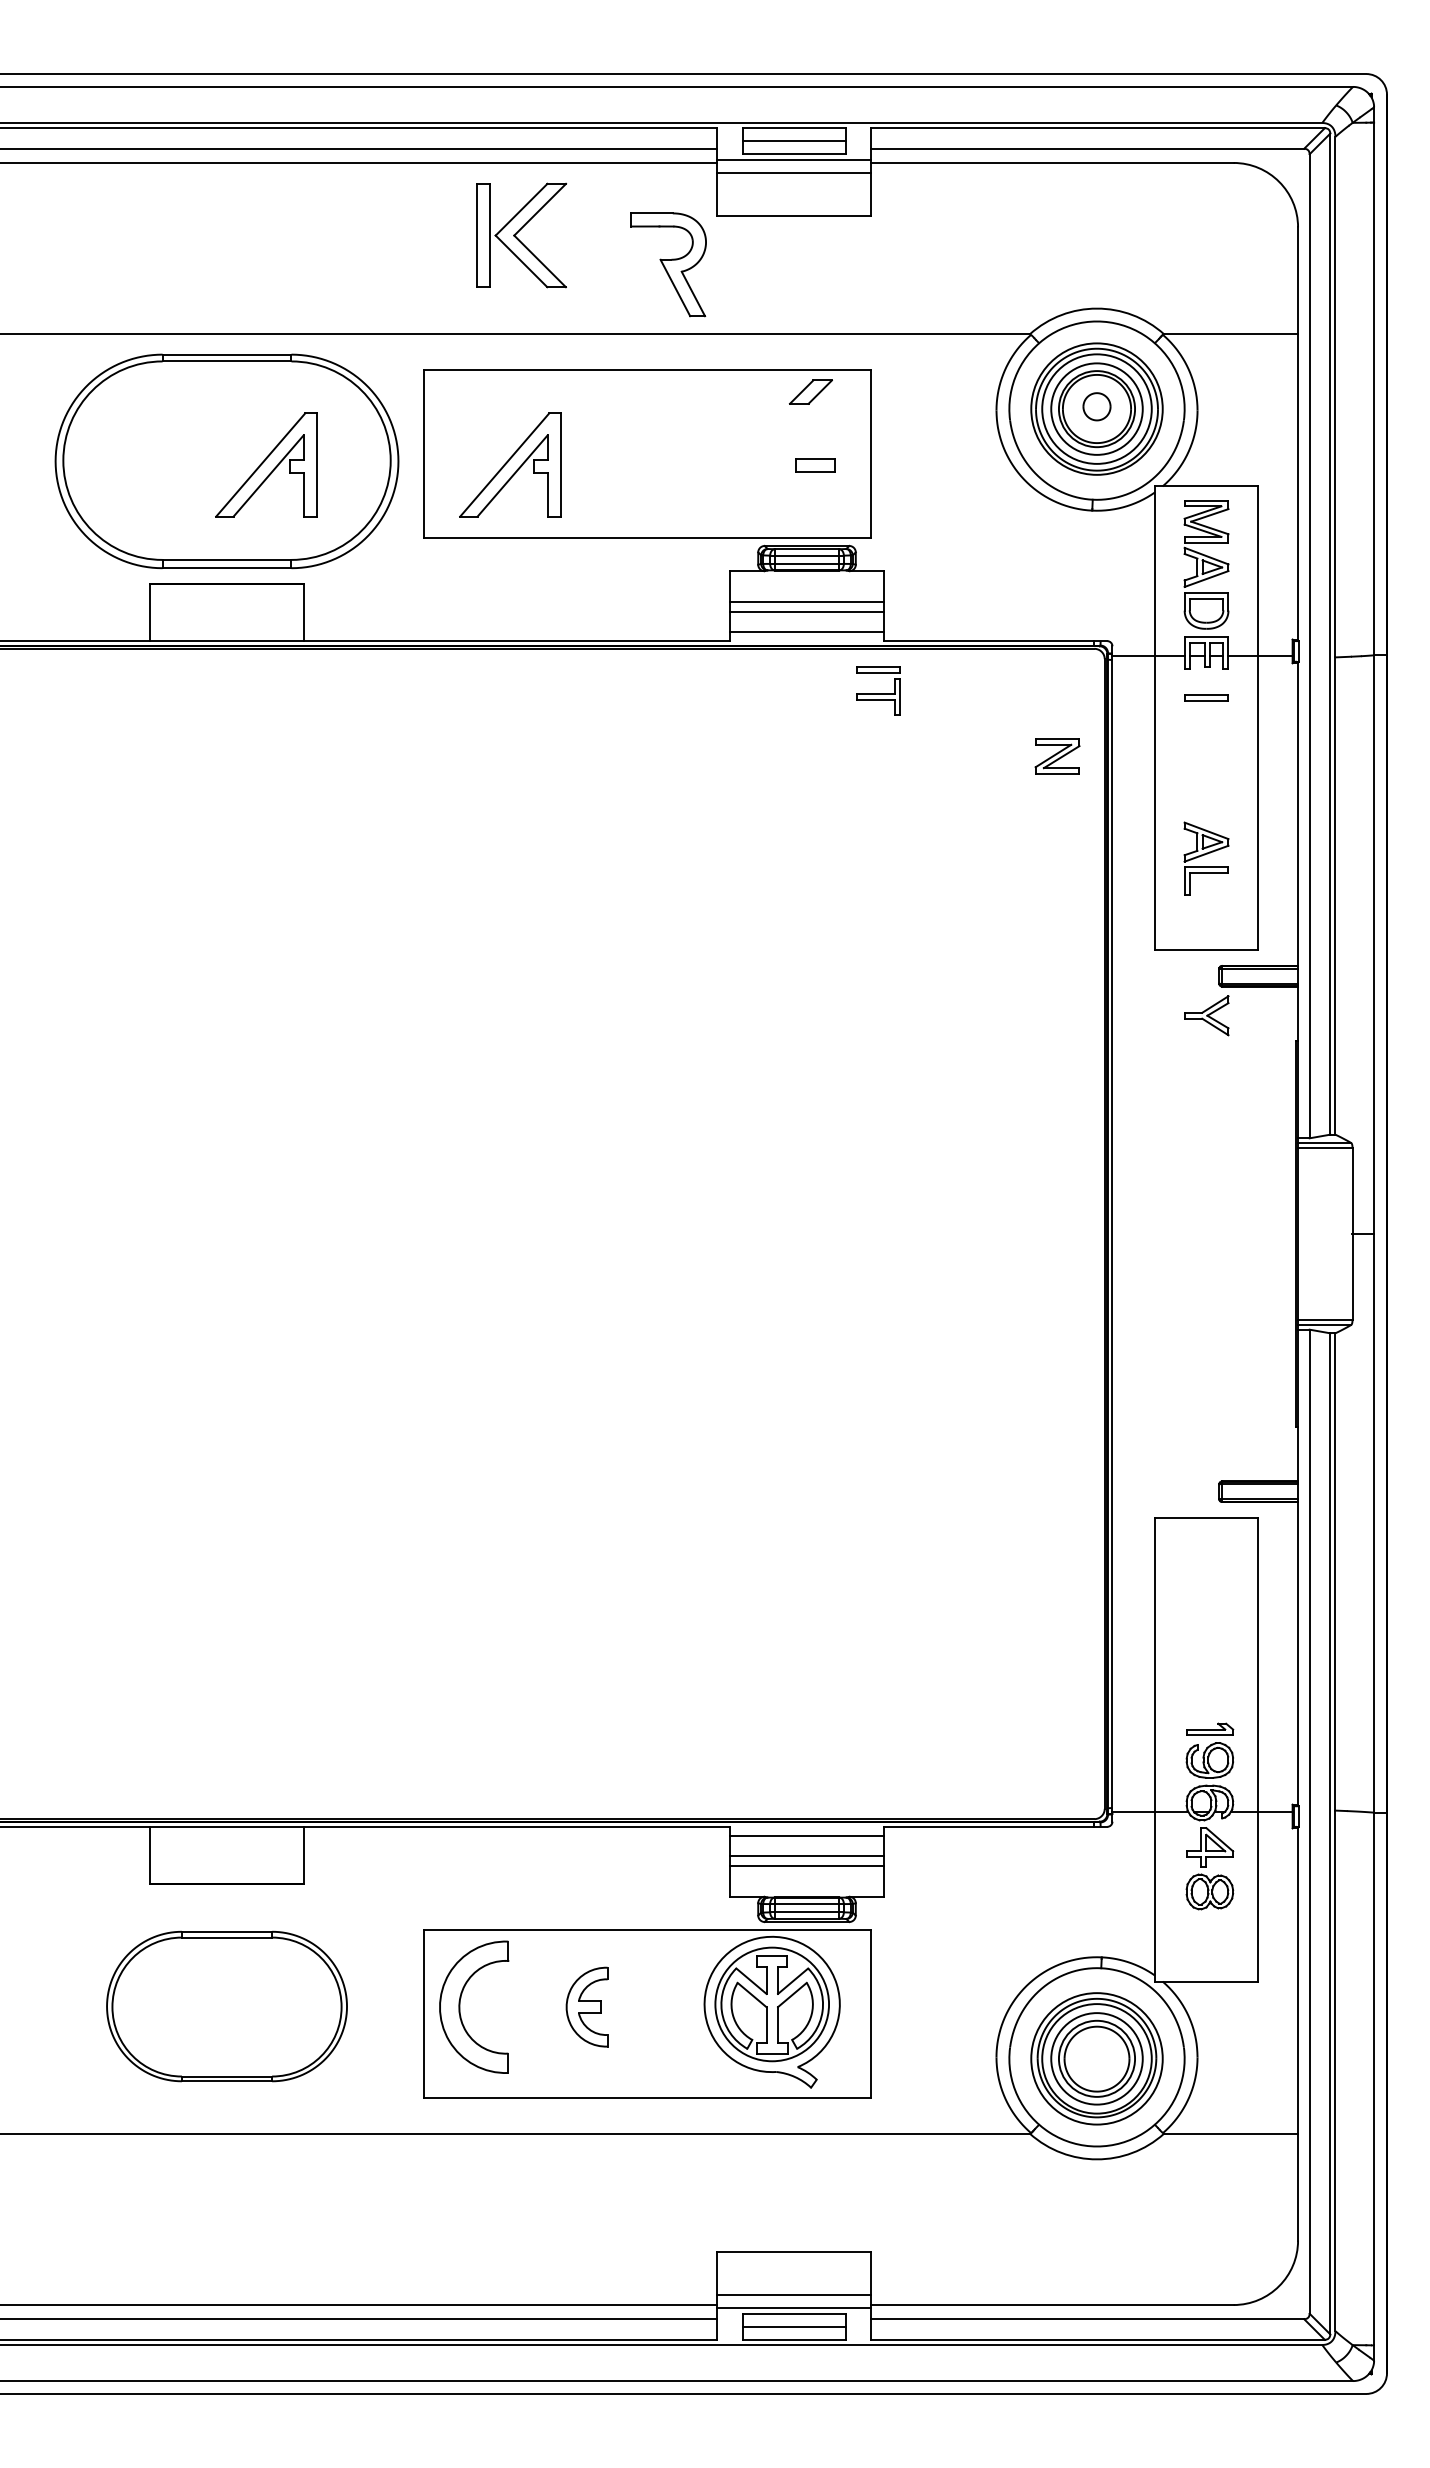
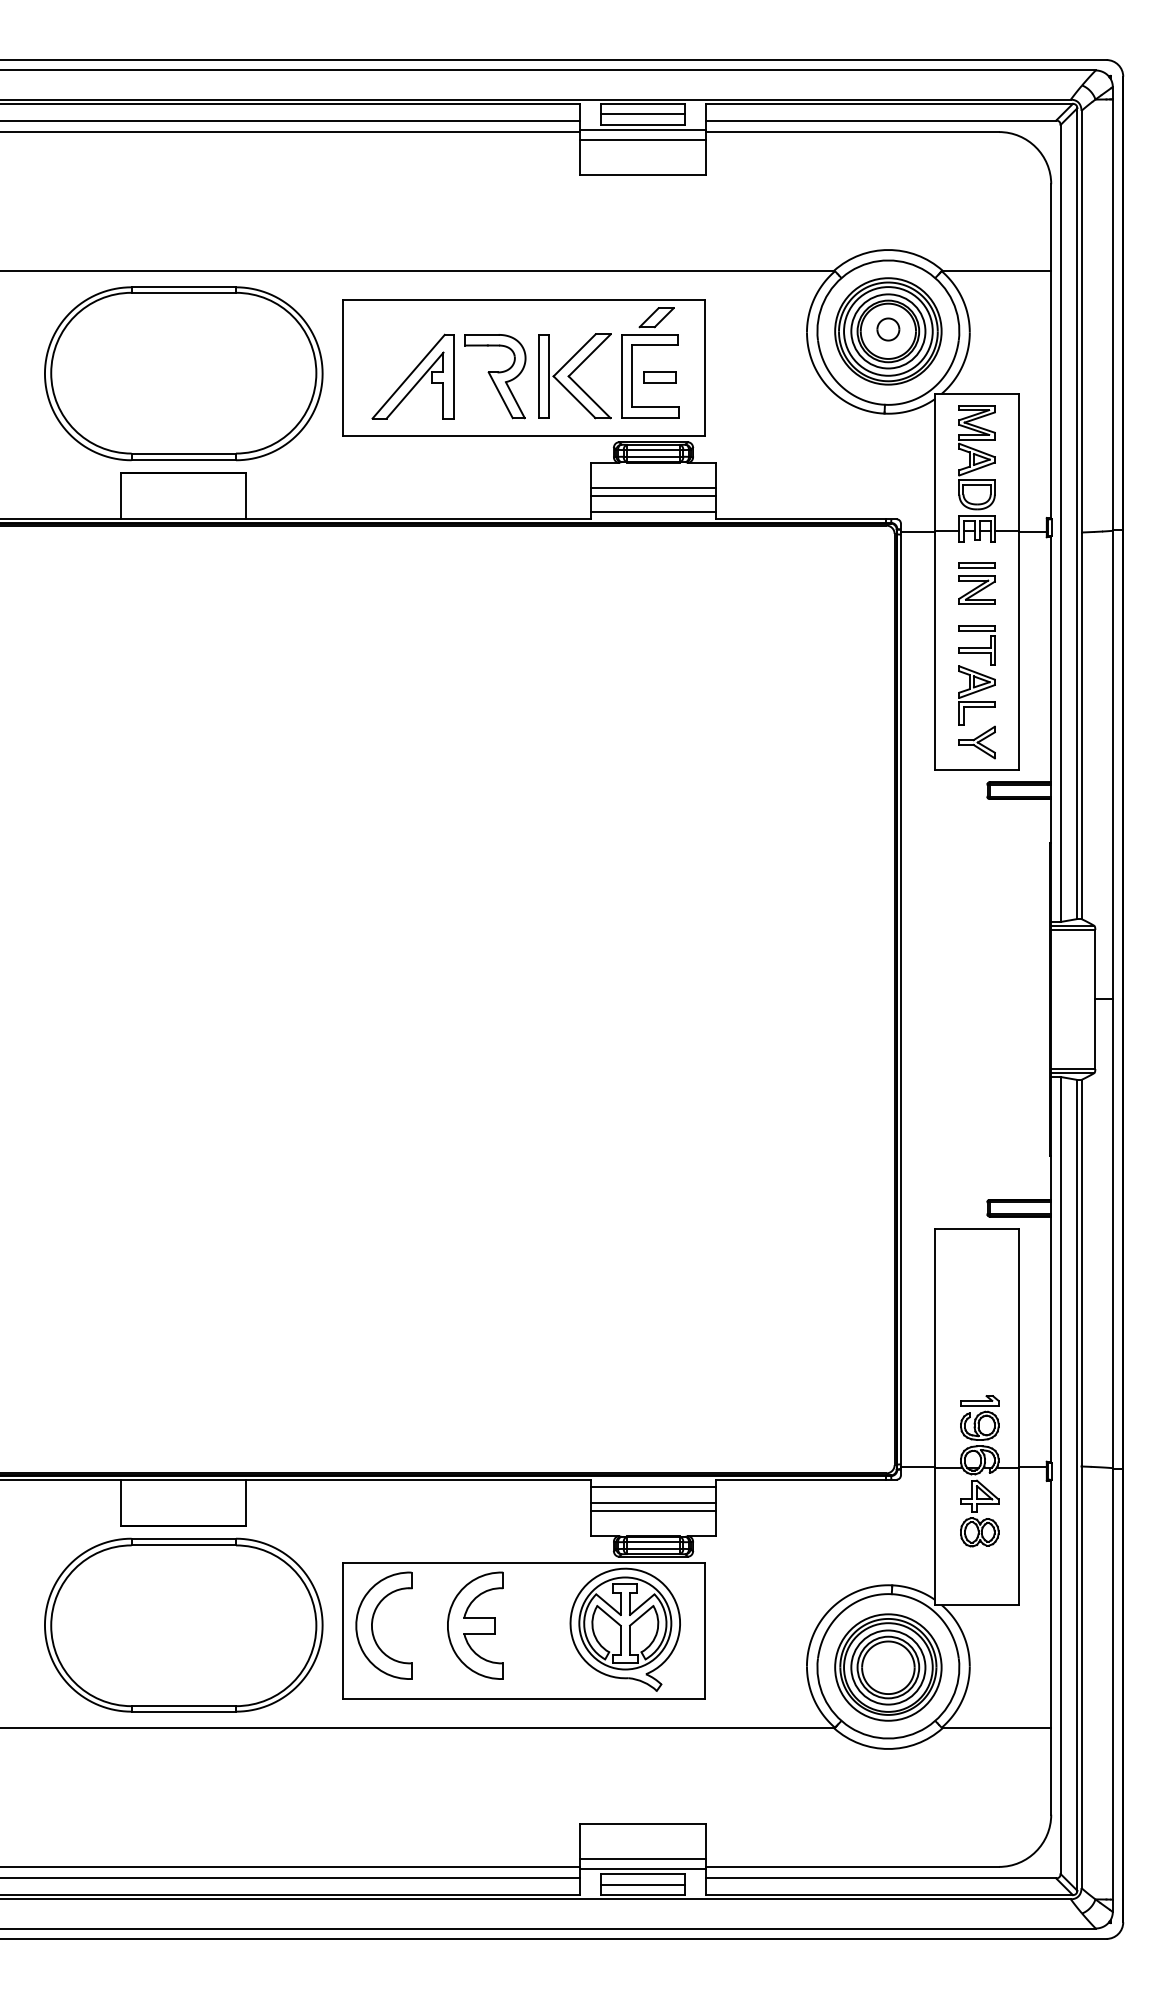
part: (521, 235) -> (574, 376), moved
part: (668, 264) -> (495, 376), moved
part: (266, 464) -> (215, 376), removed
part: (781, 464) -> (632, 376), added
part: (878, 690) -> (977, 645), moved
part: (1057, 756) -> (977, 590), moved
part: (1206, 1015) -> (977, 742), moved
part: (226, 2006) -> (183, 1625), size x1.43
part: (586, 2006) -> (474, 1625), size x1.67

